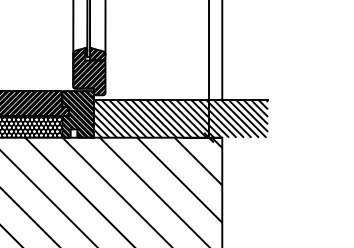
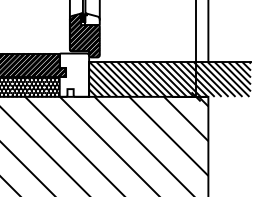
hatch: (97, 54) -> (92, 19), removed
hatch: (77, 114) -> (73, 75), removed

